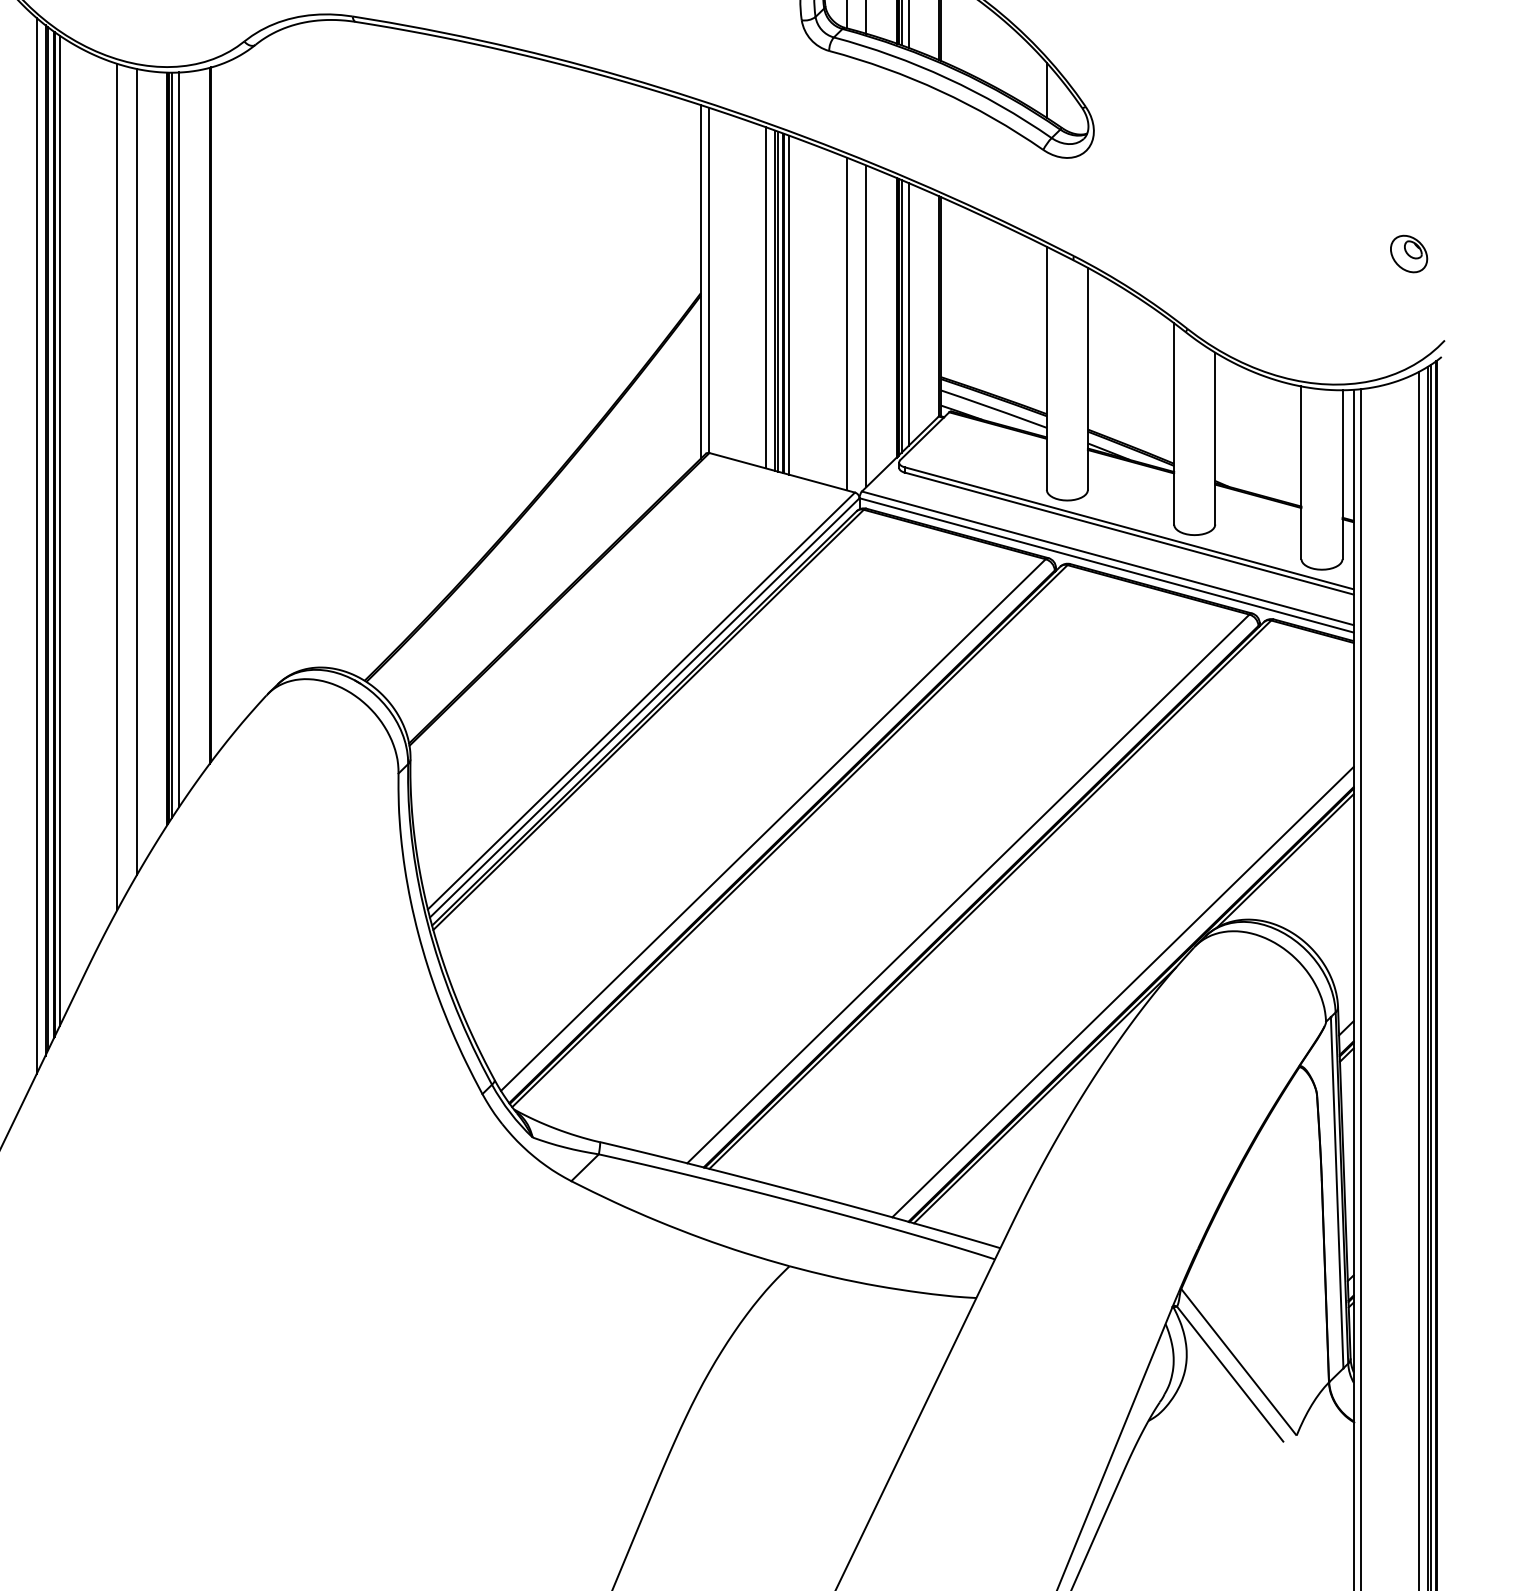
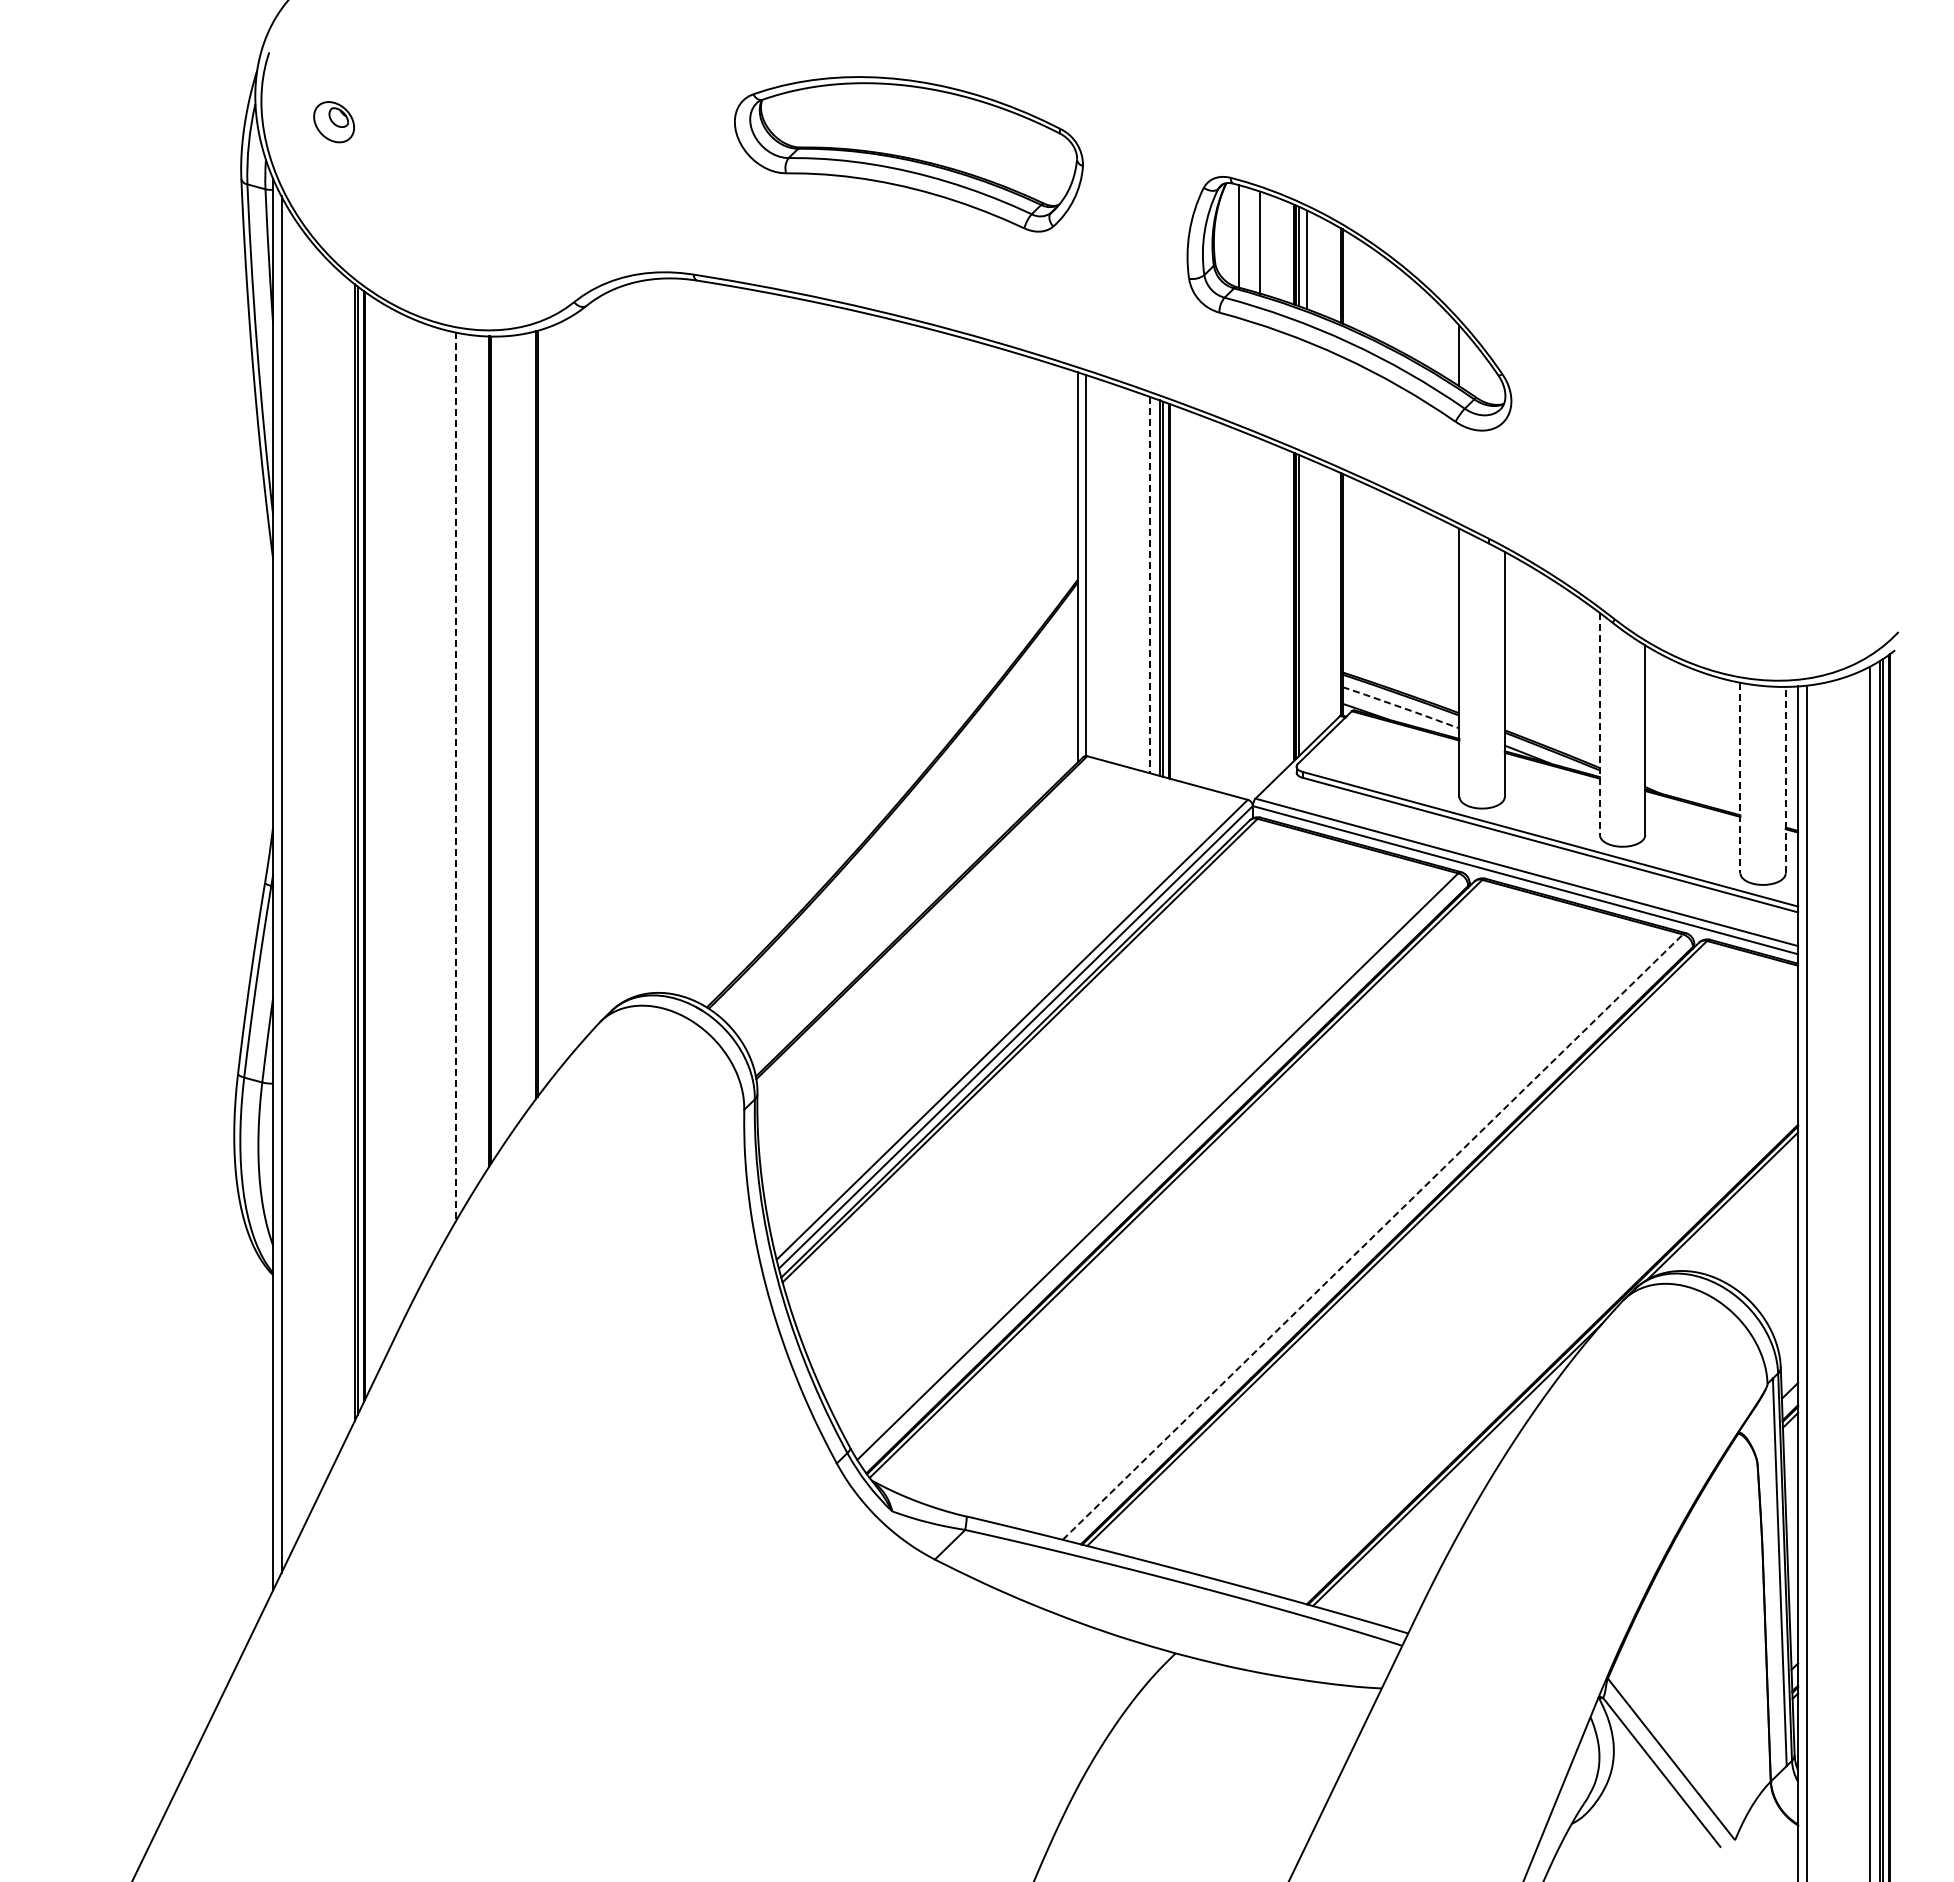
part: (1409, 253) -> (1859, 536), removed
line: (765, 298) -> (1149, 585), solid -> dashed
line: (789, 305) -> (1175, 593), removed
line: (909, 314) -> (1307, 603), removed
line: (846, 323) -> (1238, 613), removed
line: (866, 326) -> (1260, 616), removed
line: (994, 408) -> (1401, 707), solid -> dashed
line: (1173, 424) -> (1599, 724), solid -> dashed
line: (179, 439) -> (502, 741), removed
line: (172, 445) -> (494, 747), removed
line: (136, 472) -> (455, 777), solid -> dashed
line: (1301, 473) -> (1740, 778), solid -> dashed
line: (1342, 474) -> (1785, 779), solid -> dashed
line: (117, 486) -> (434, 793), removed
line: (59, 530) -> (370, 841), removed
line: (36, 545) -> (344, 858), removed
line: (968, 888) -> (1373, 1236), solid -> dashed
line: (1122, 991) -> (1543, 1350), removed

